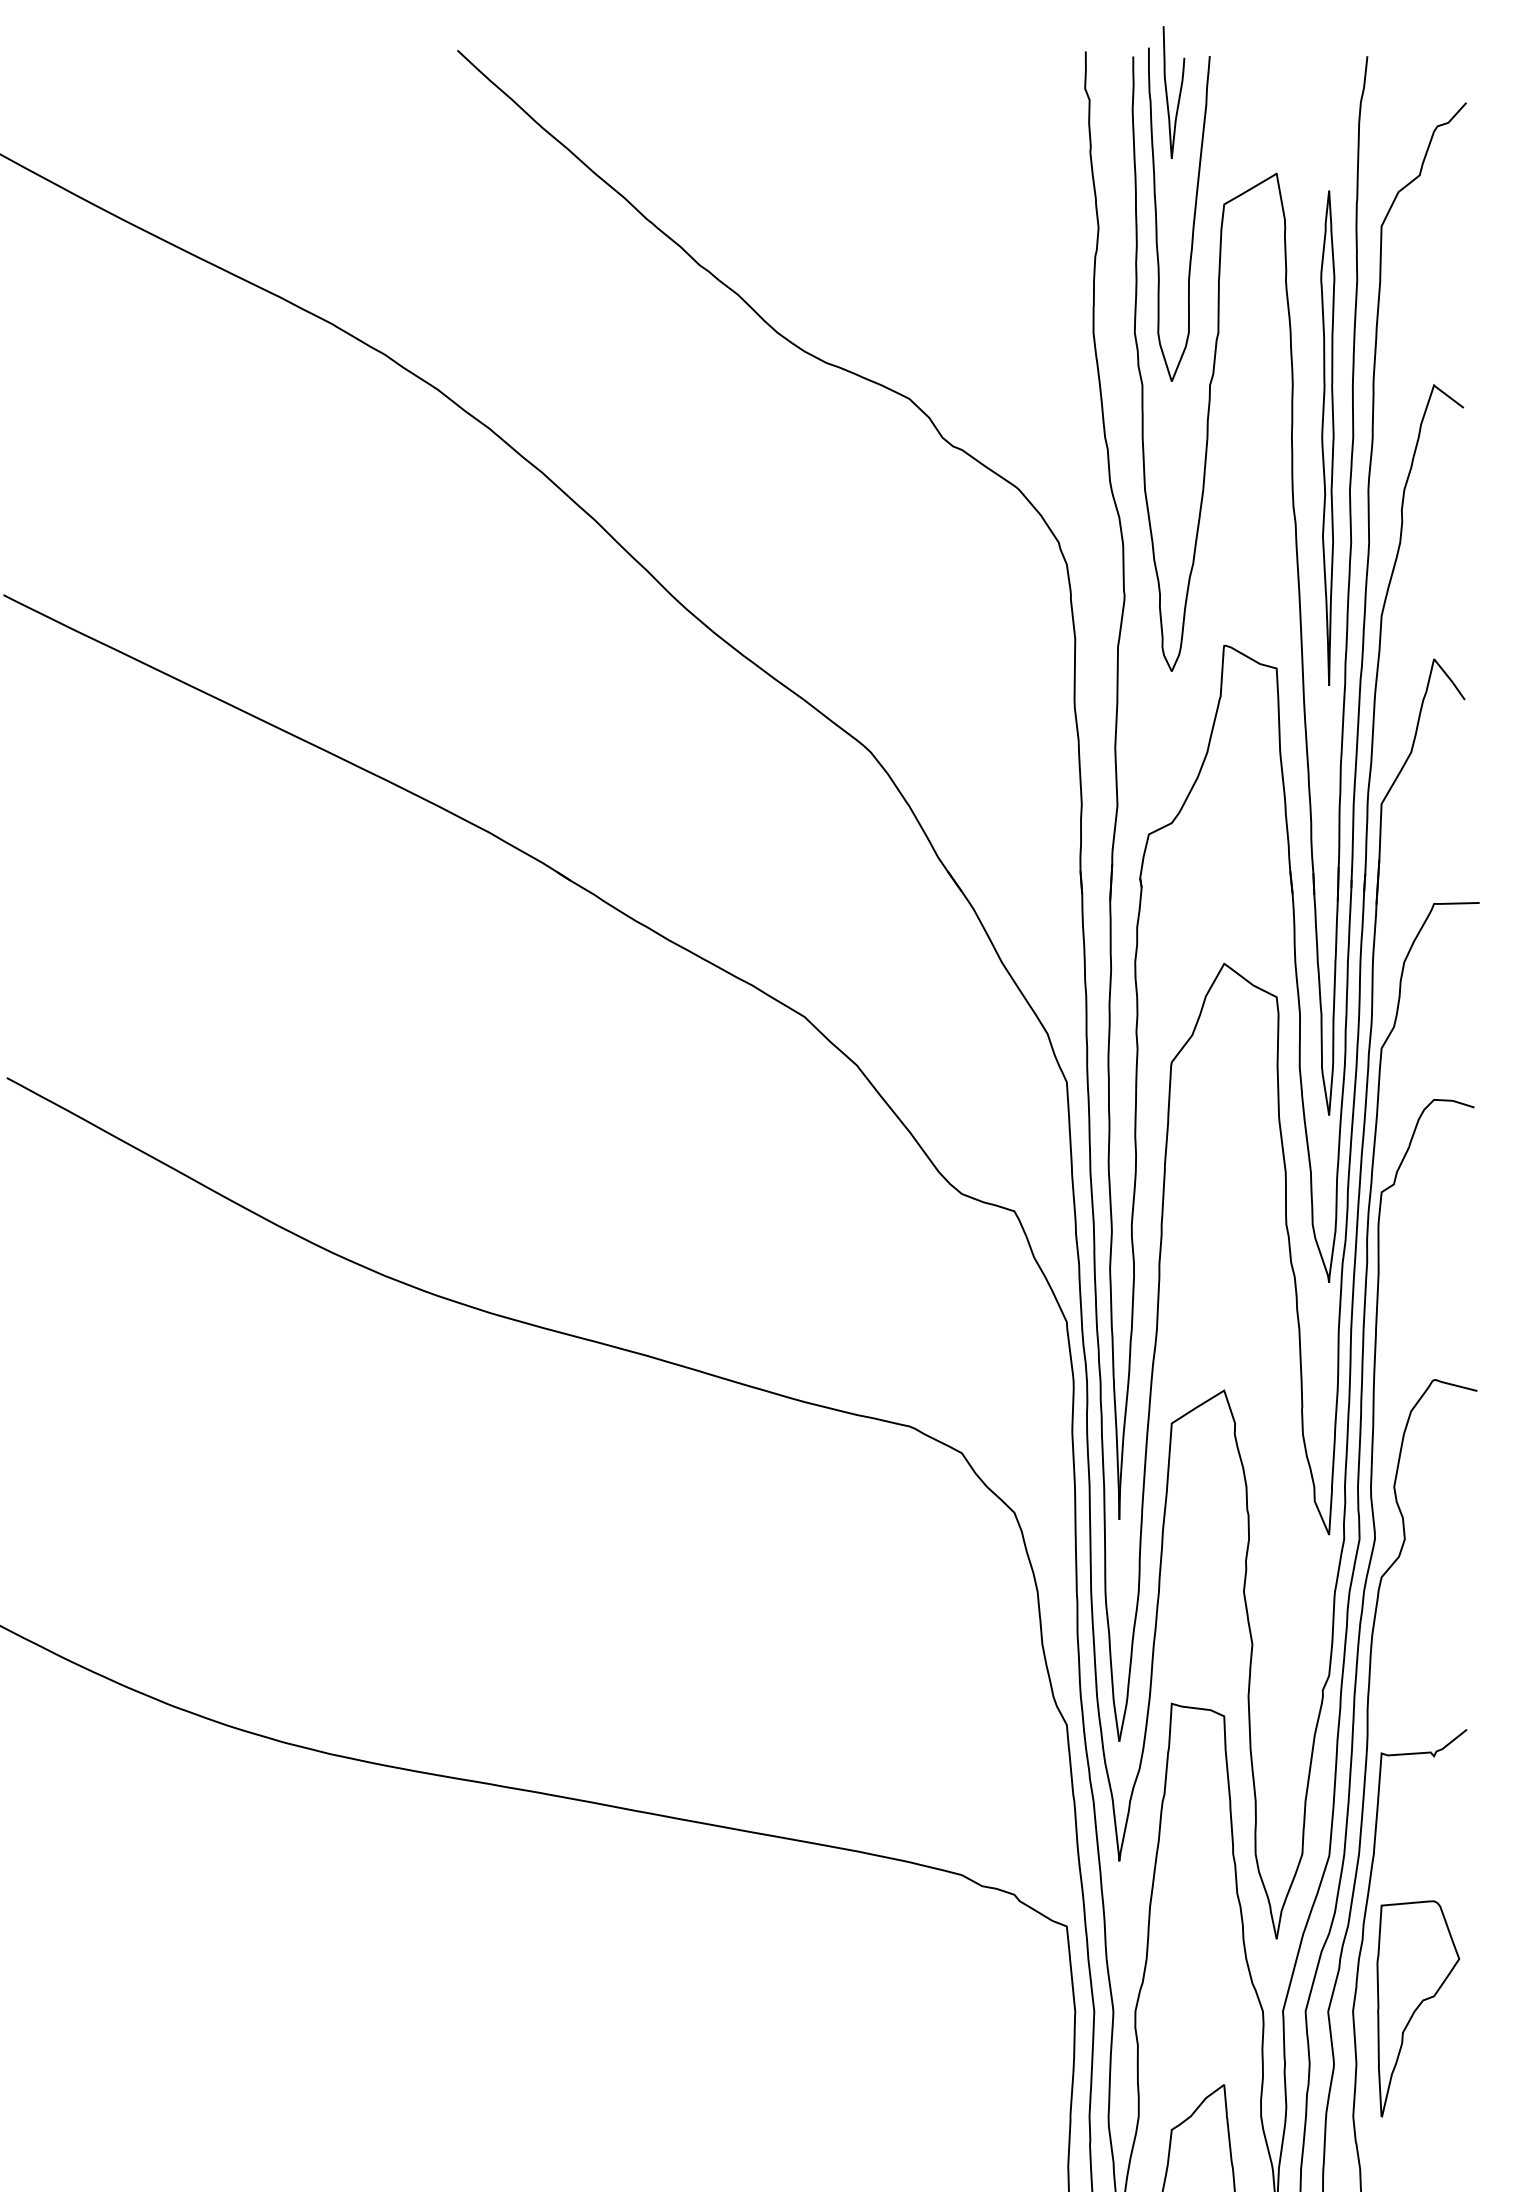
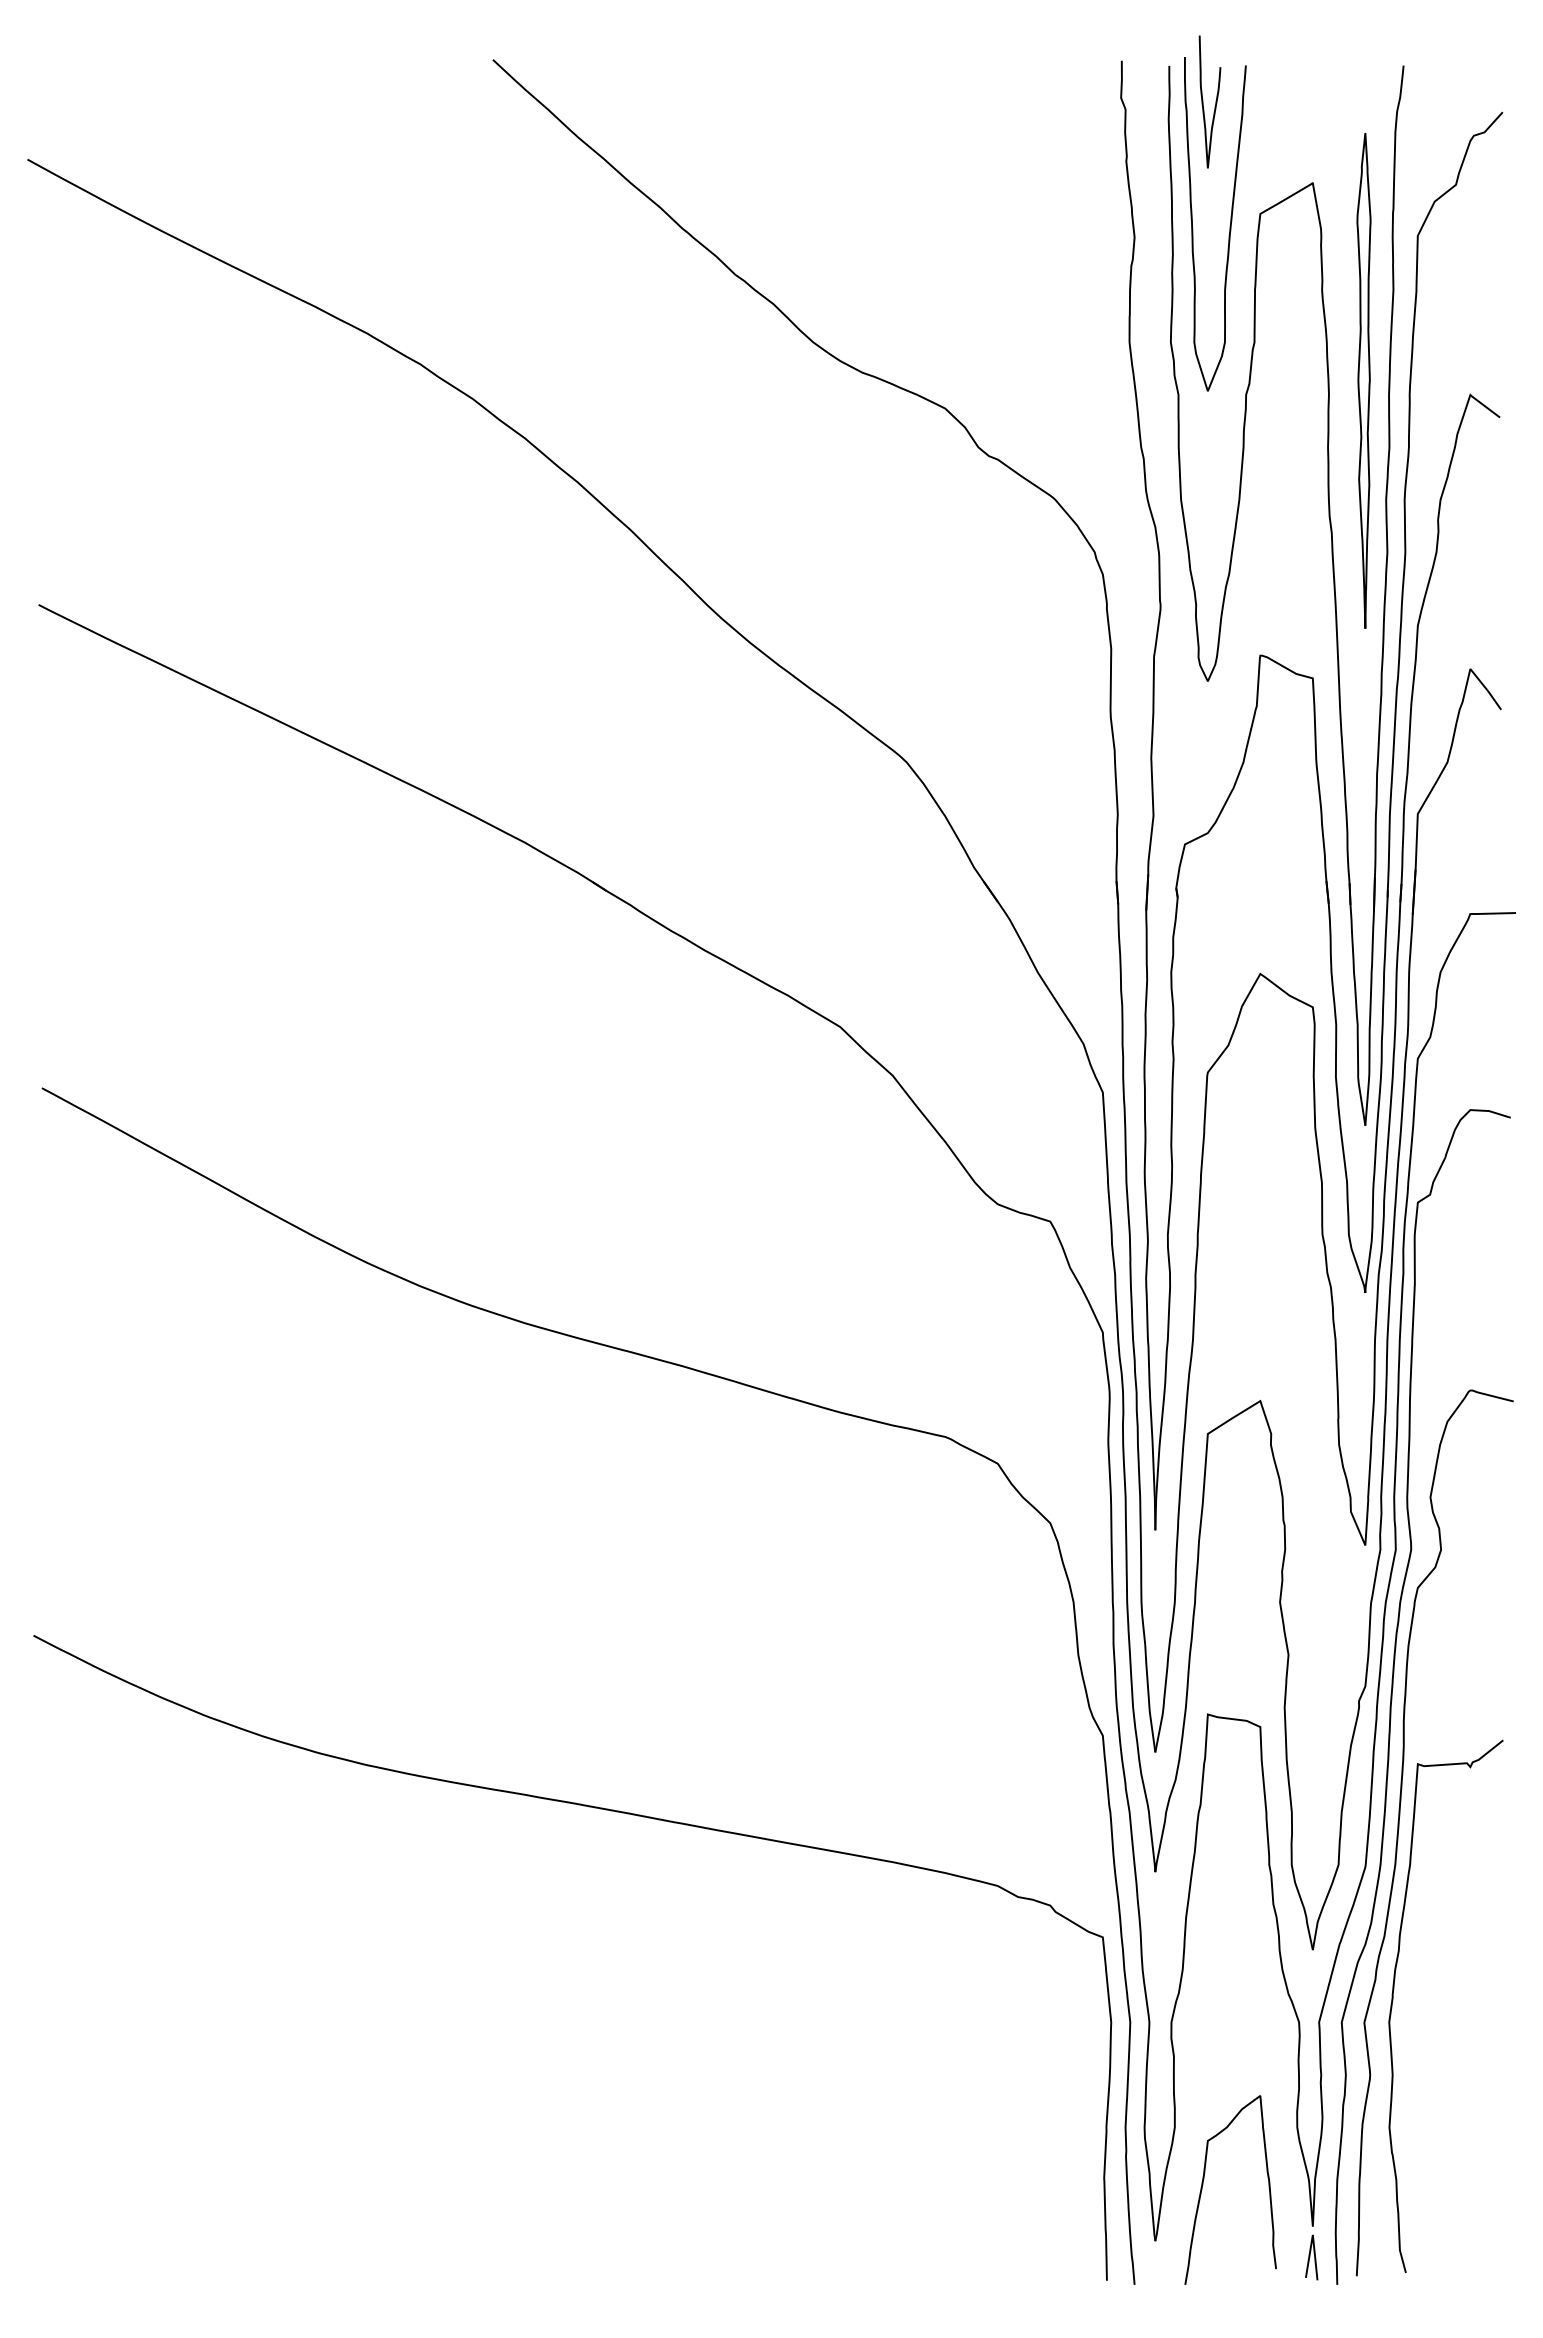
part: (1327, 437) -> (1363, 380), moved
part: (1418, 2008) -> (1454, 2019), removed

